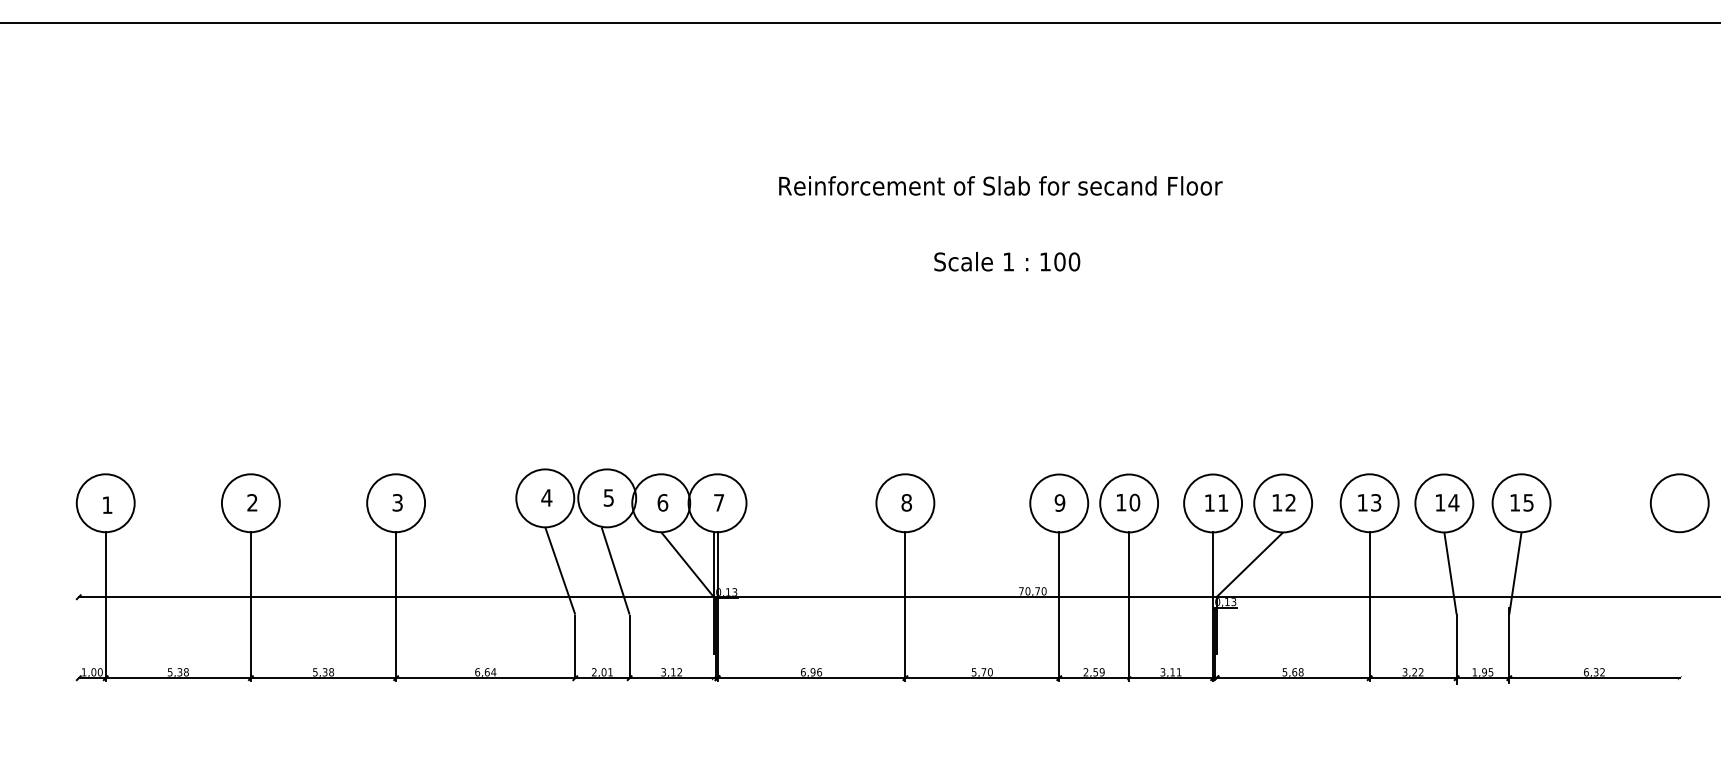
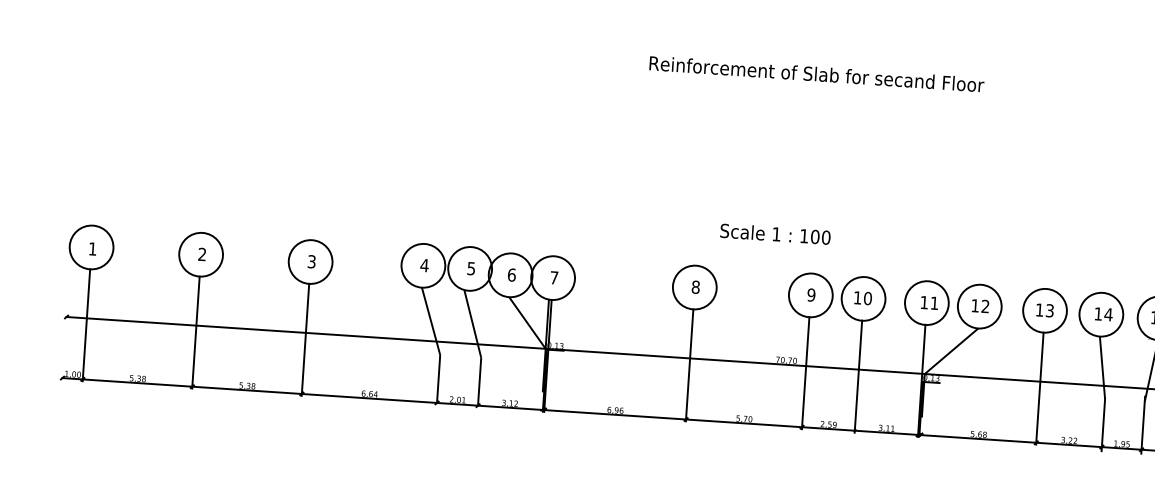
text: (1000, 185) -> (816, 73), moved
text: (1007, 261) -> (775, 234), moved

